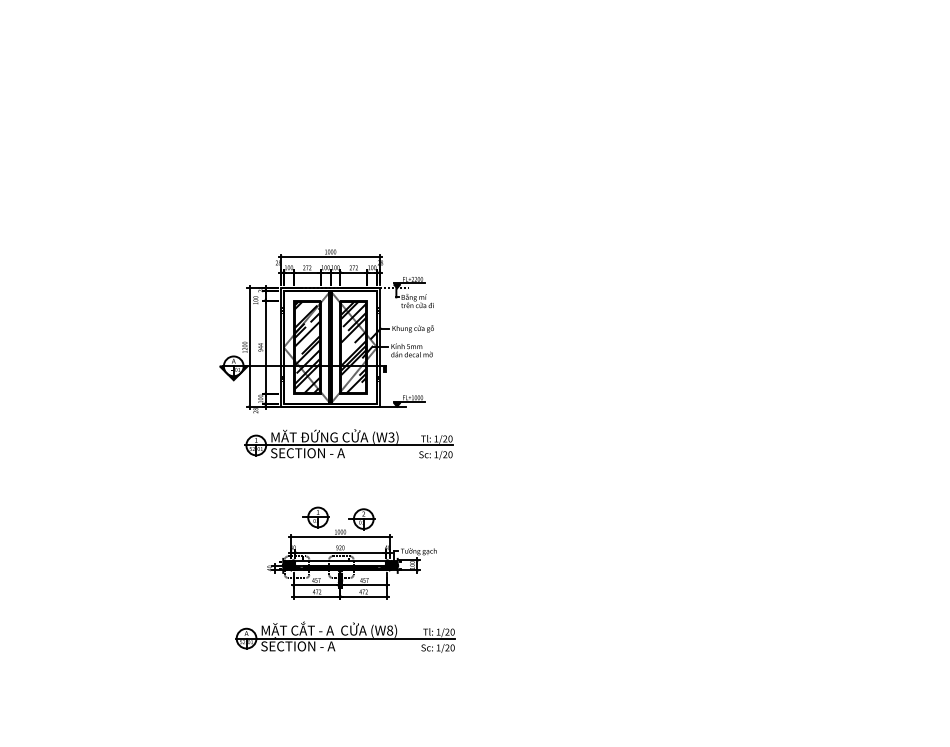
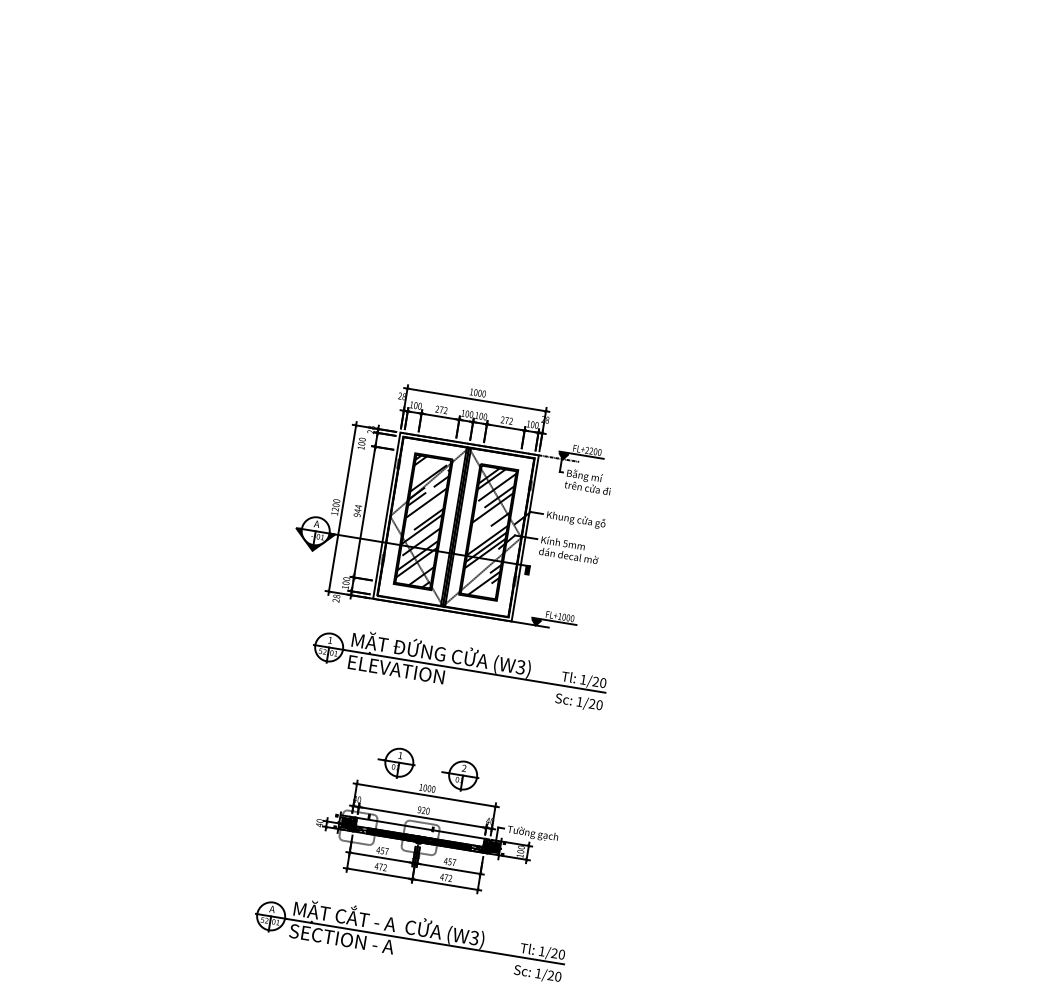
text: (307, 453) -> (399, 670), SECTION - A -> ELEVATION
text: (390, 630) -> (475, 938), (W8) -> (W3)

